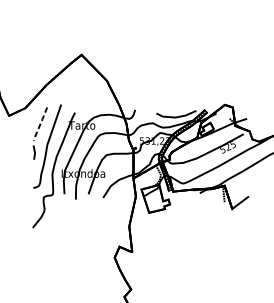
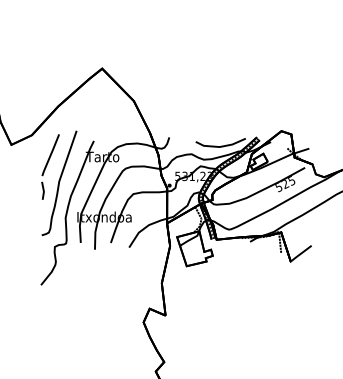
line: (40, 124) -> (50, 155), dashed -> solid

